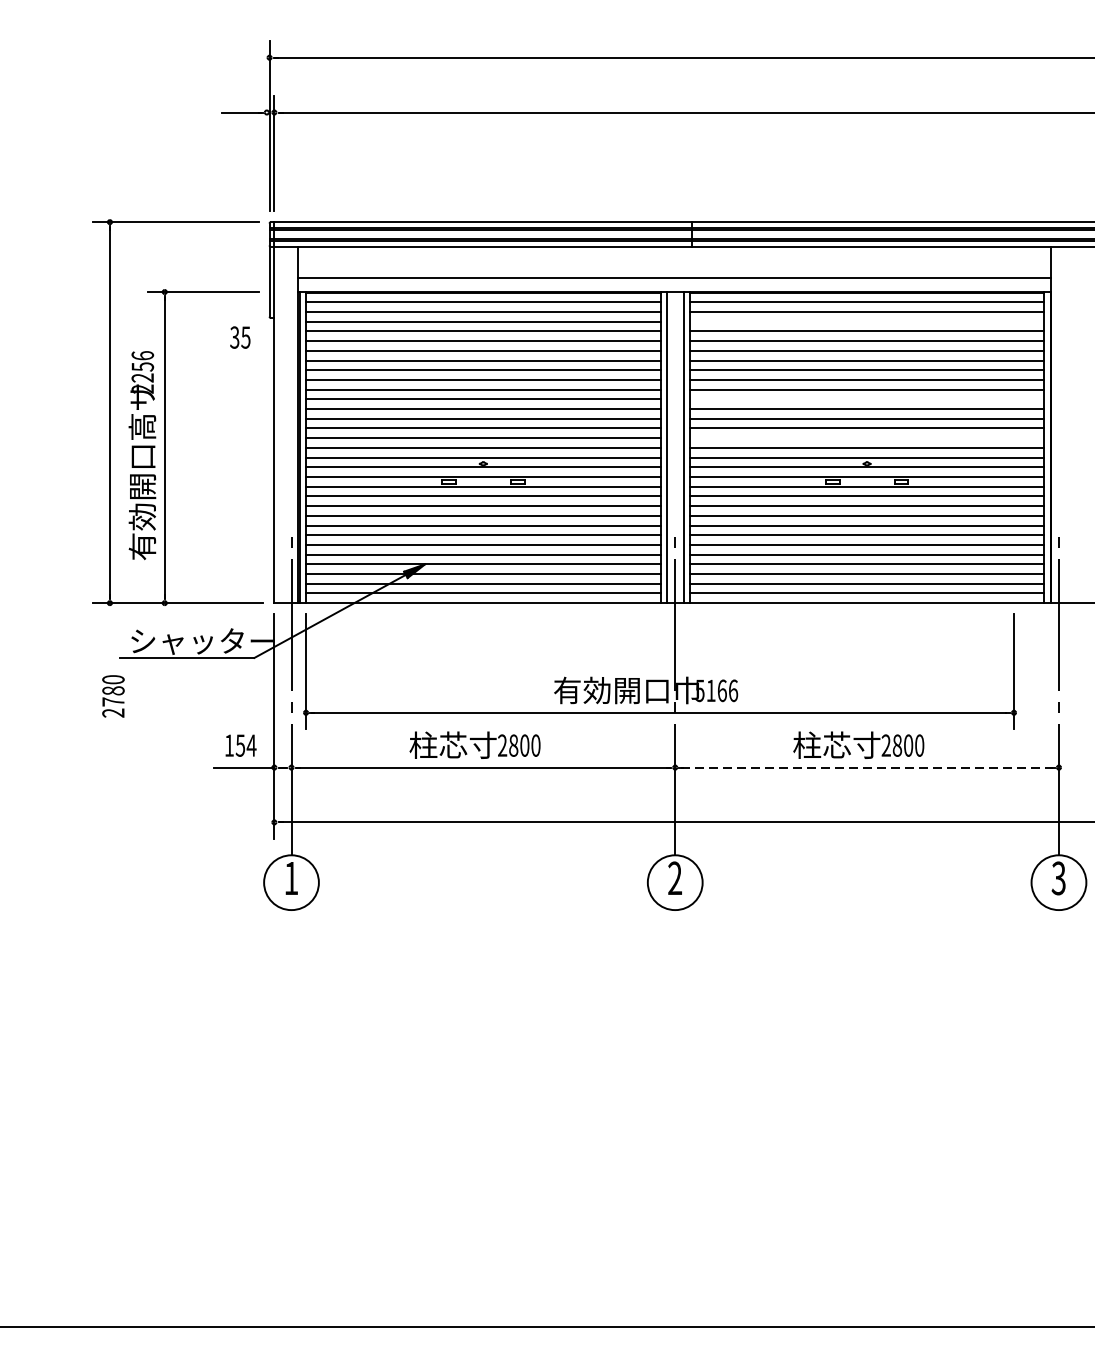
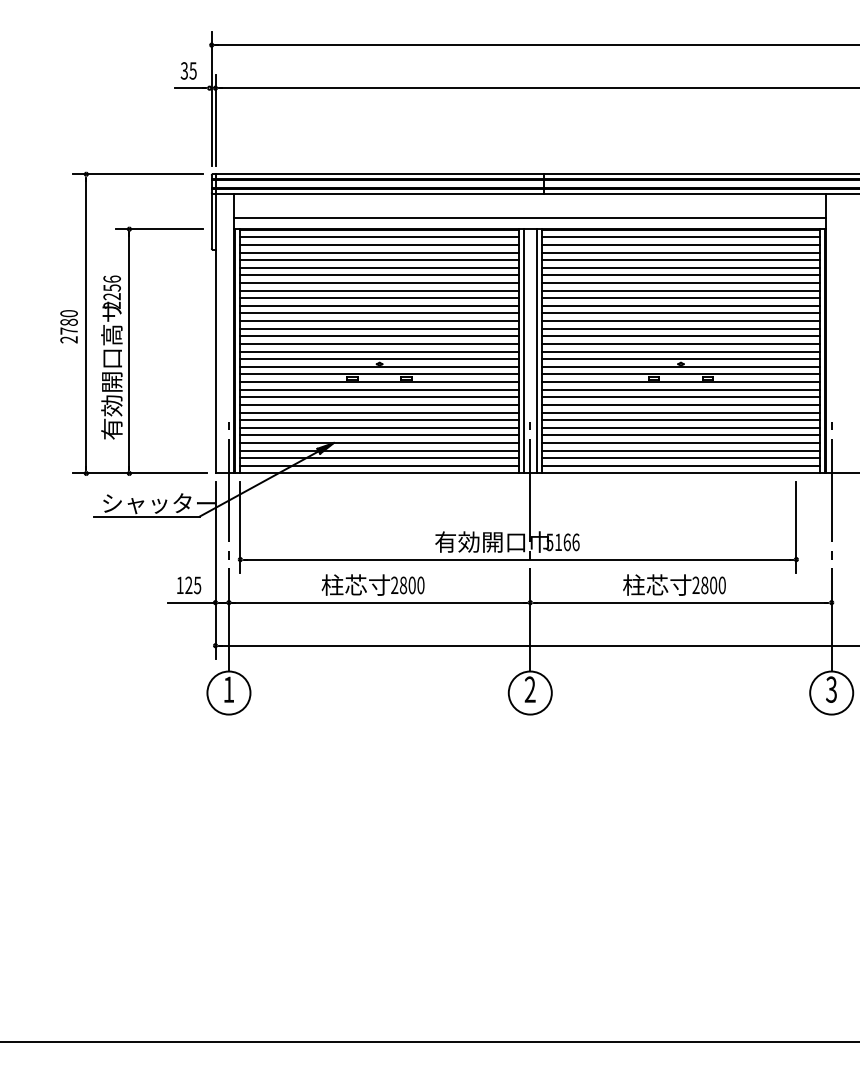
line: (866, 321) -> (680, 252), added
text: (239, 337) -> (188, 70), moved
line: (866, 399) -> (680, 313), added
line: (866, 437) -> (680, 343), added
text: (112, 696) -> (68, 326), moved
text: (246, 745) -> (193, 585), 154 -> 125
line: (867, 767) -> (681, 602), dashed -> solid

